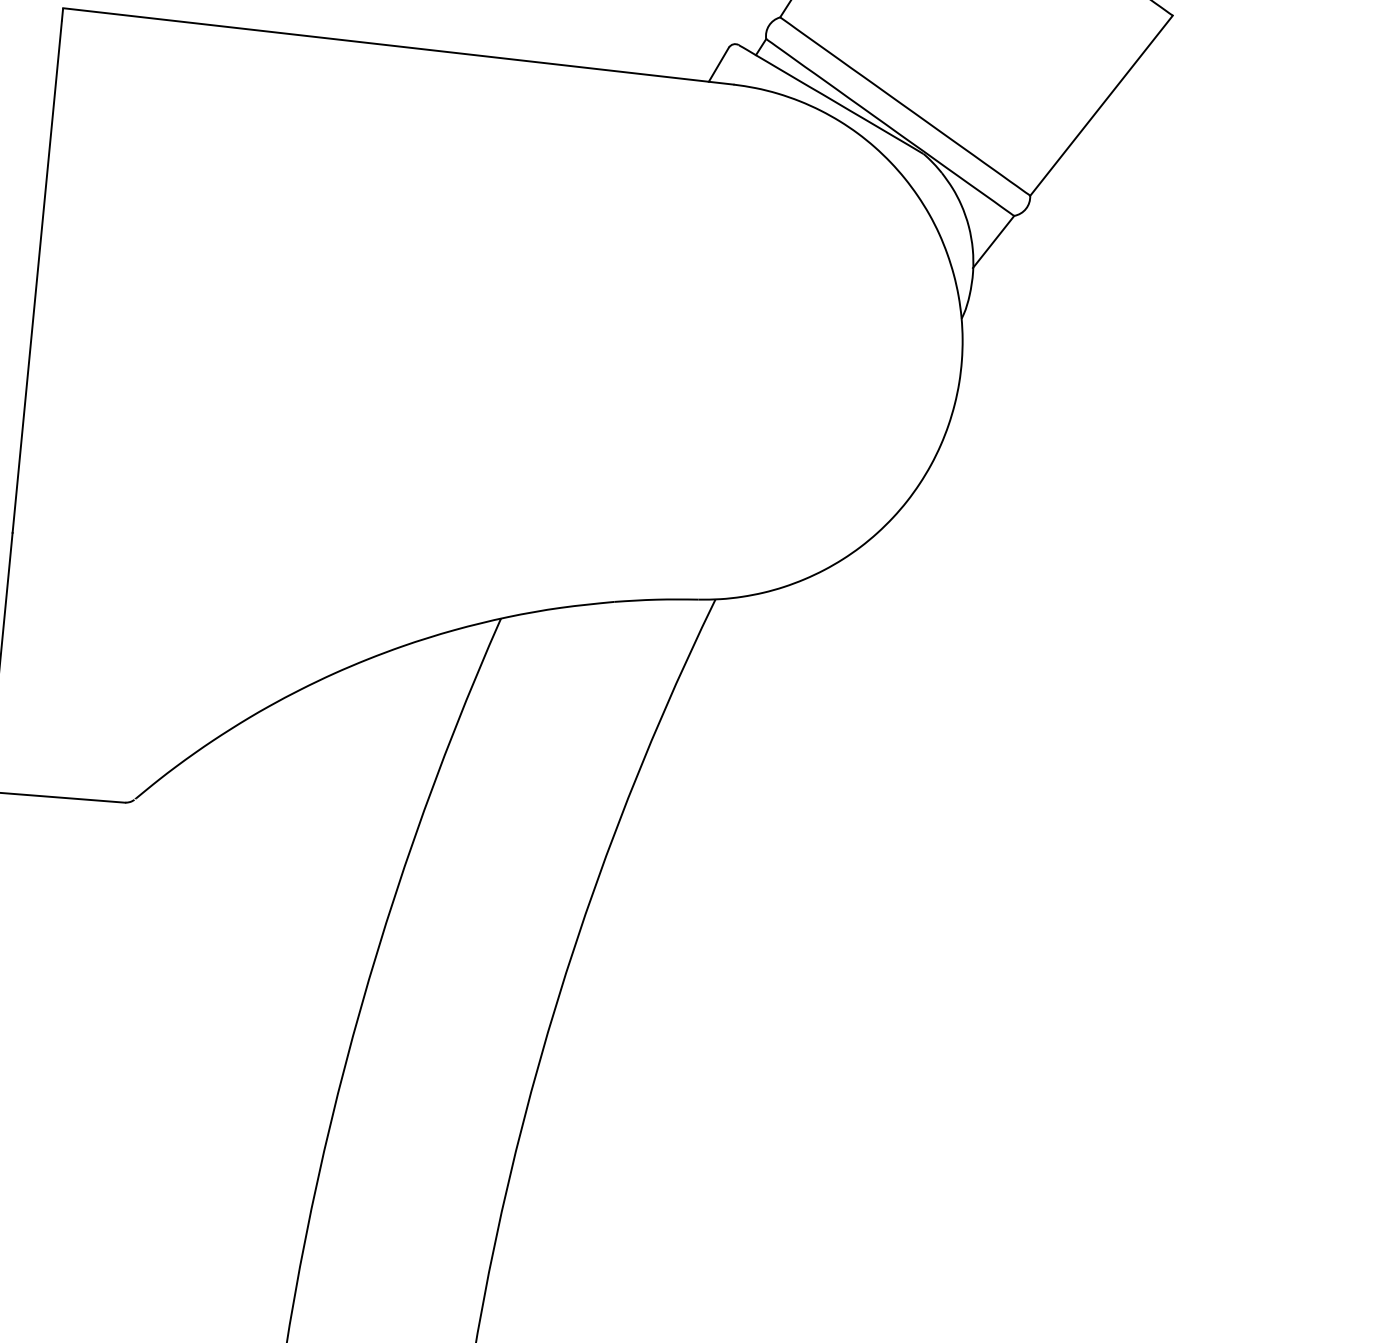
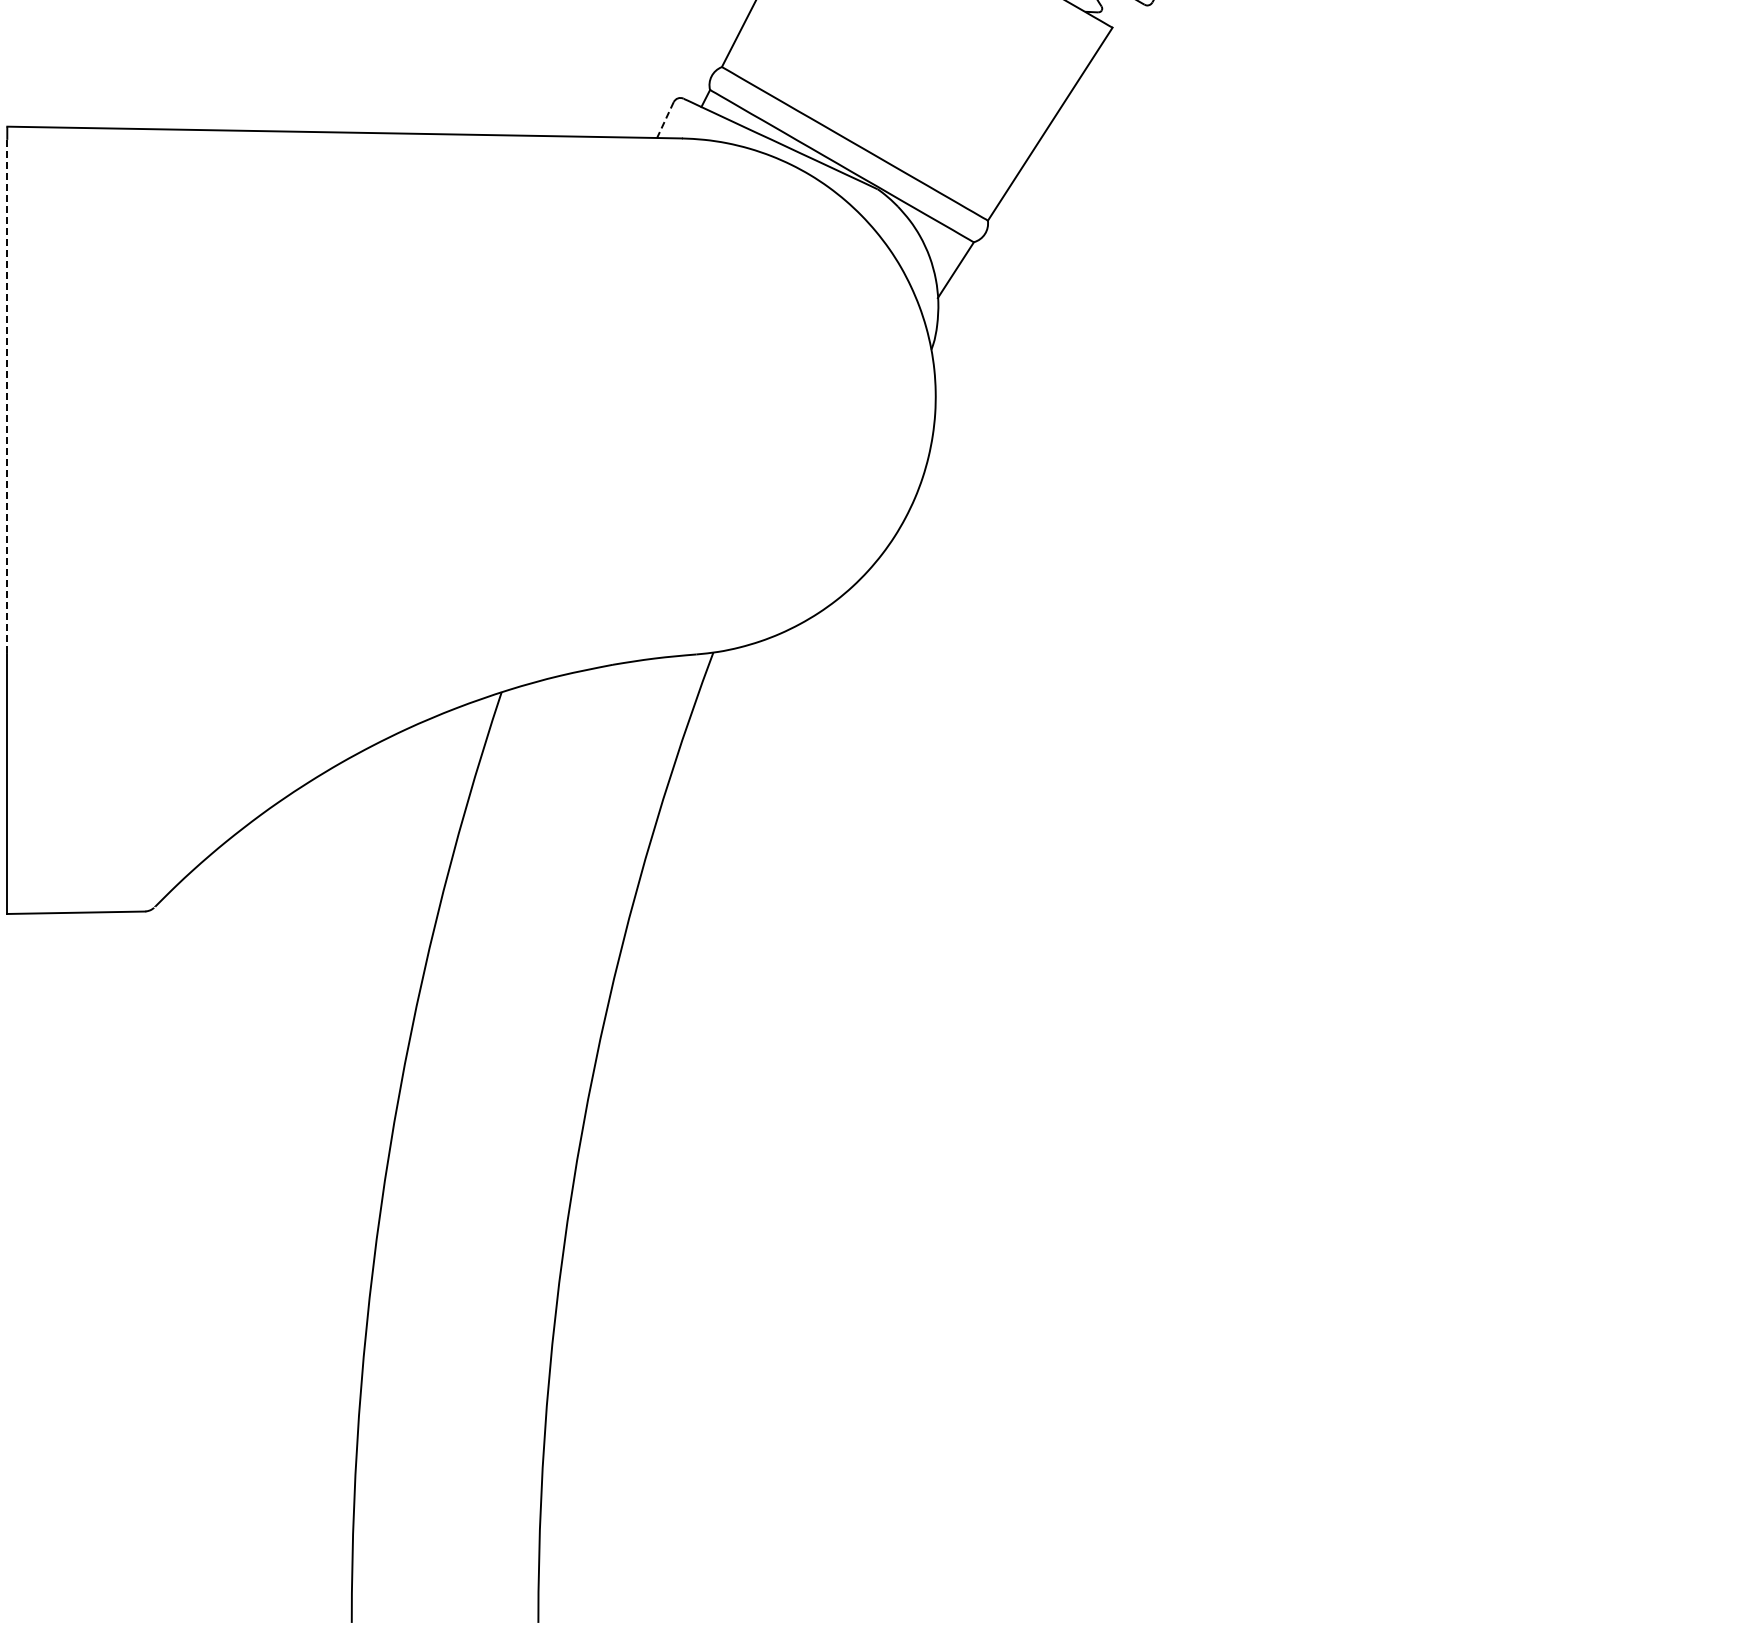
line: (718, 65) -> (665, 120), solid -> dashed
line: (37, 276) -> (7, 396), solid -> dashed

